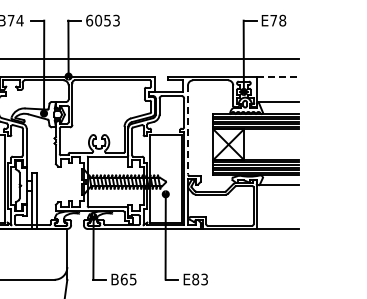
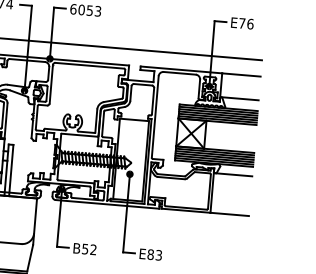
text: (282, 20) -> (250, 23), E78 -> E76
line: (277, 76) -> (241, 74), dashed -> solid
line: (188, 130) -> (155, 117), dashed -> solid
text: (128, 279) -> (89, 249), B65 -> B52

